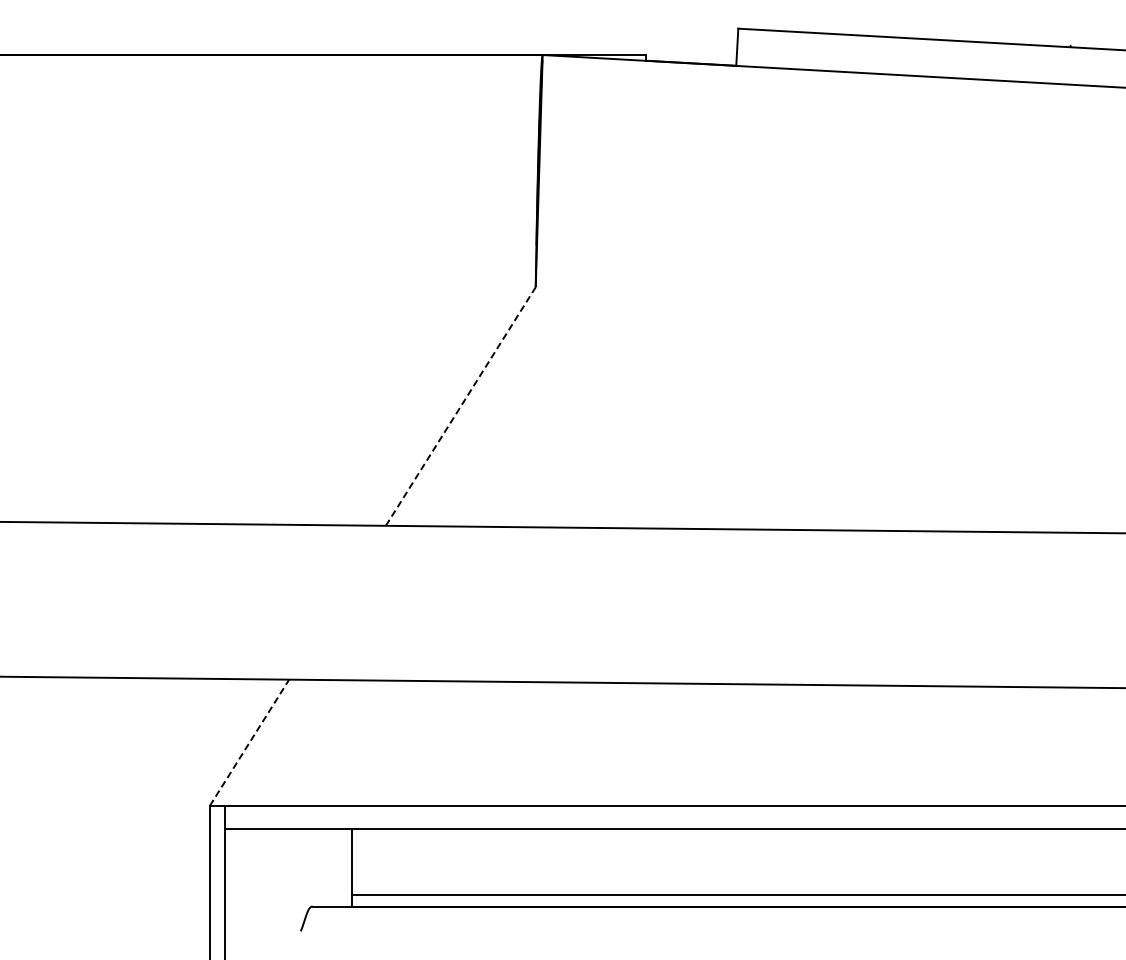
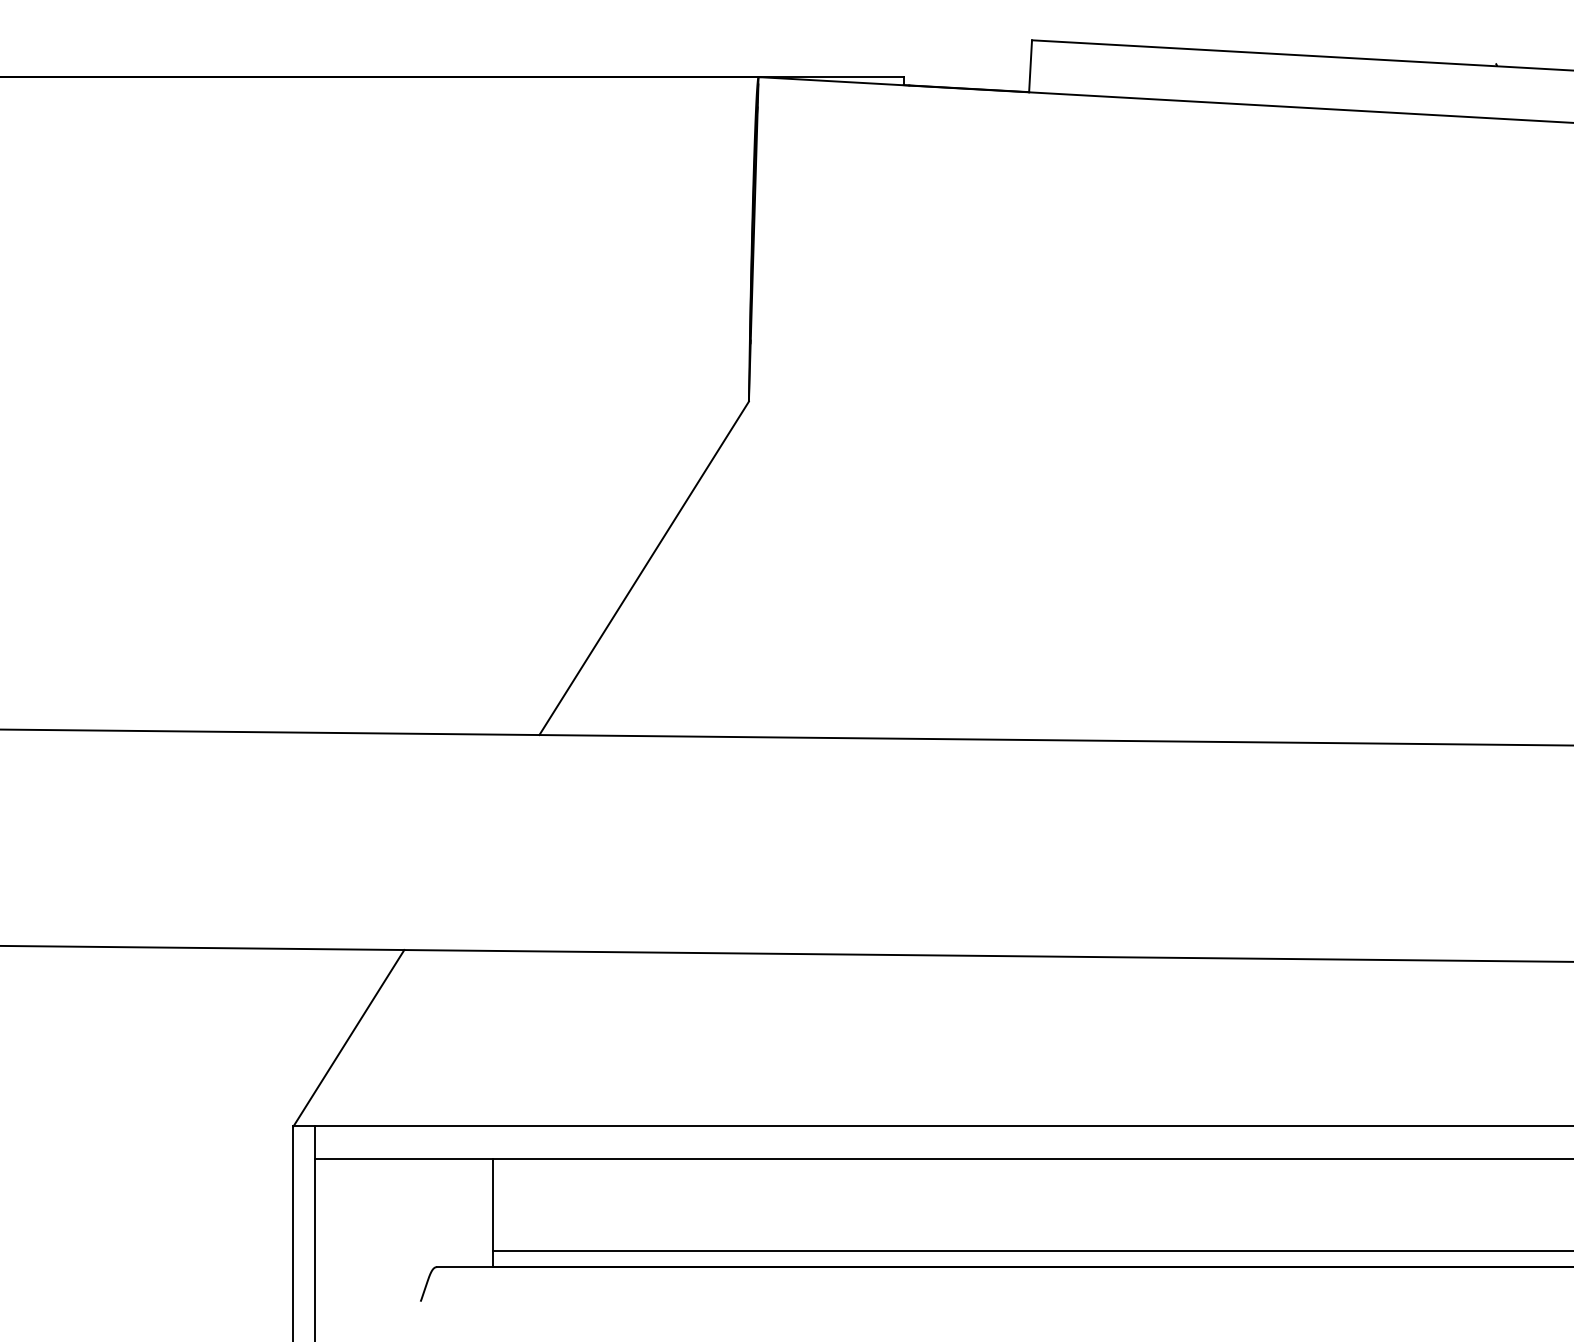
line: (460, 406) -> (643, 568), dashed -> solid
line: (249, 742) -> (348, 1037), dashed -> solid

